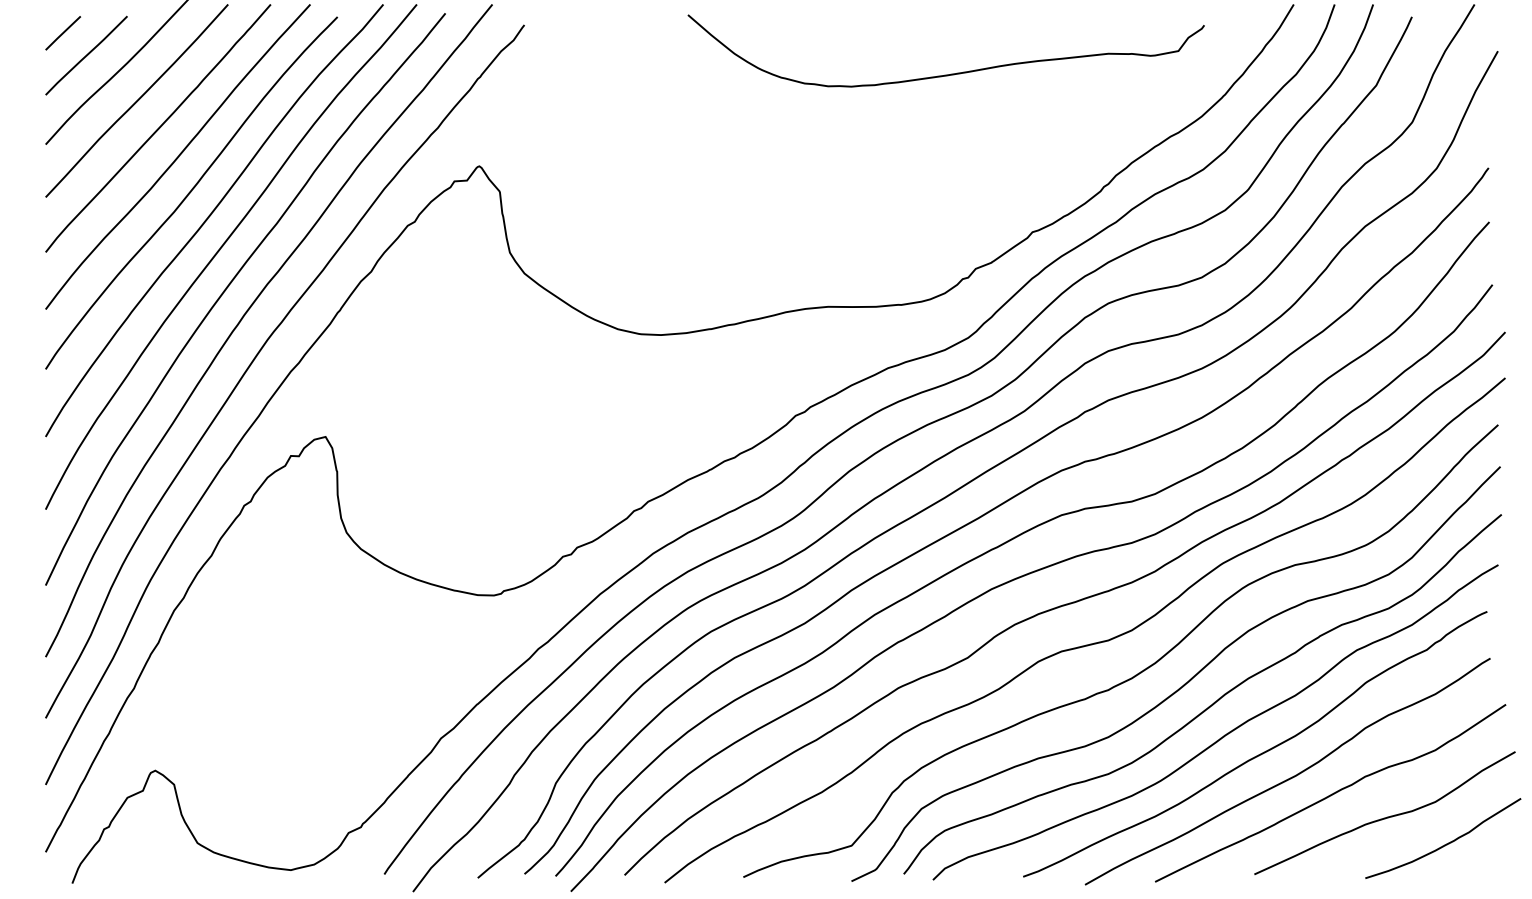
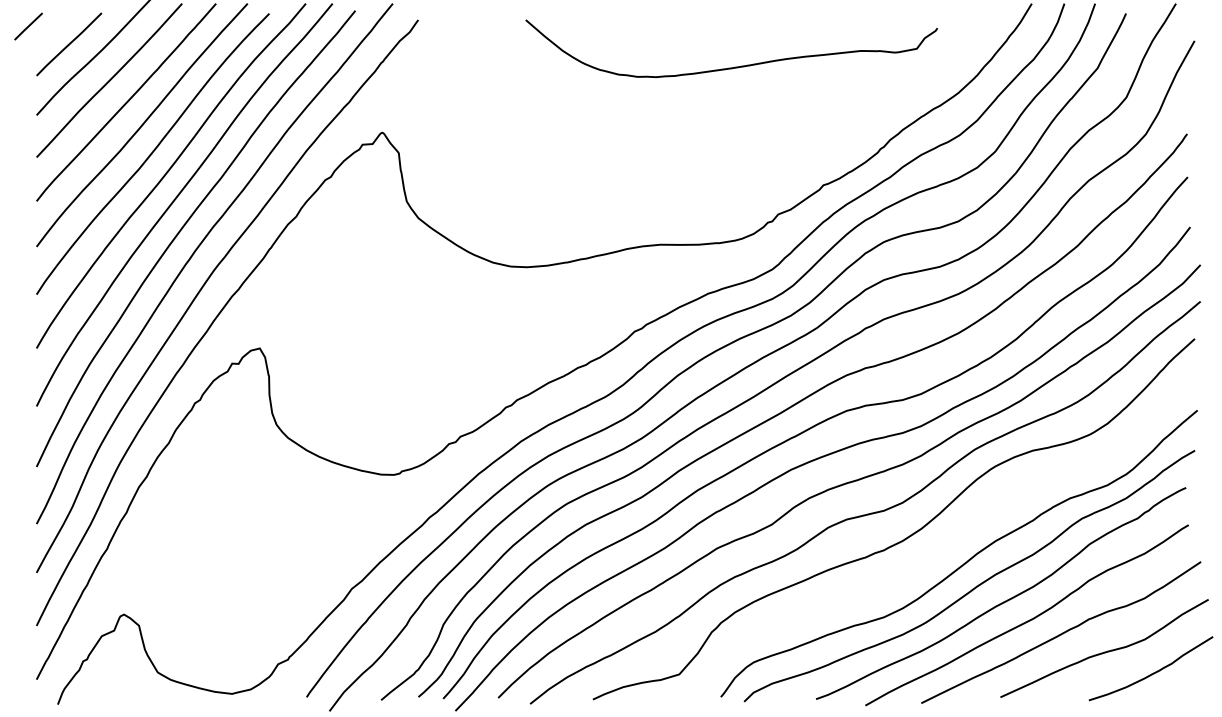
line: (63, 33) -> (28, 26), moved
curve: (950, 73) -> (735, 66), moved
curve: (1181, 685) -> (942, 546), removed

